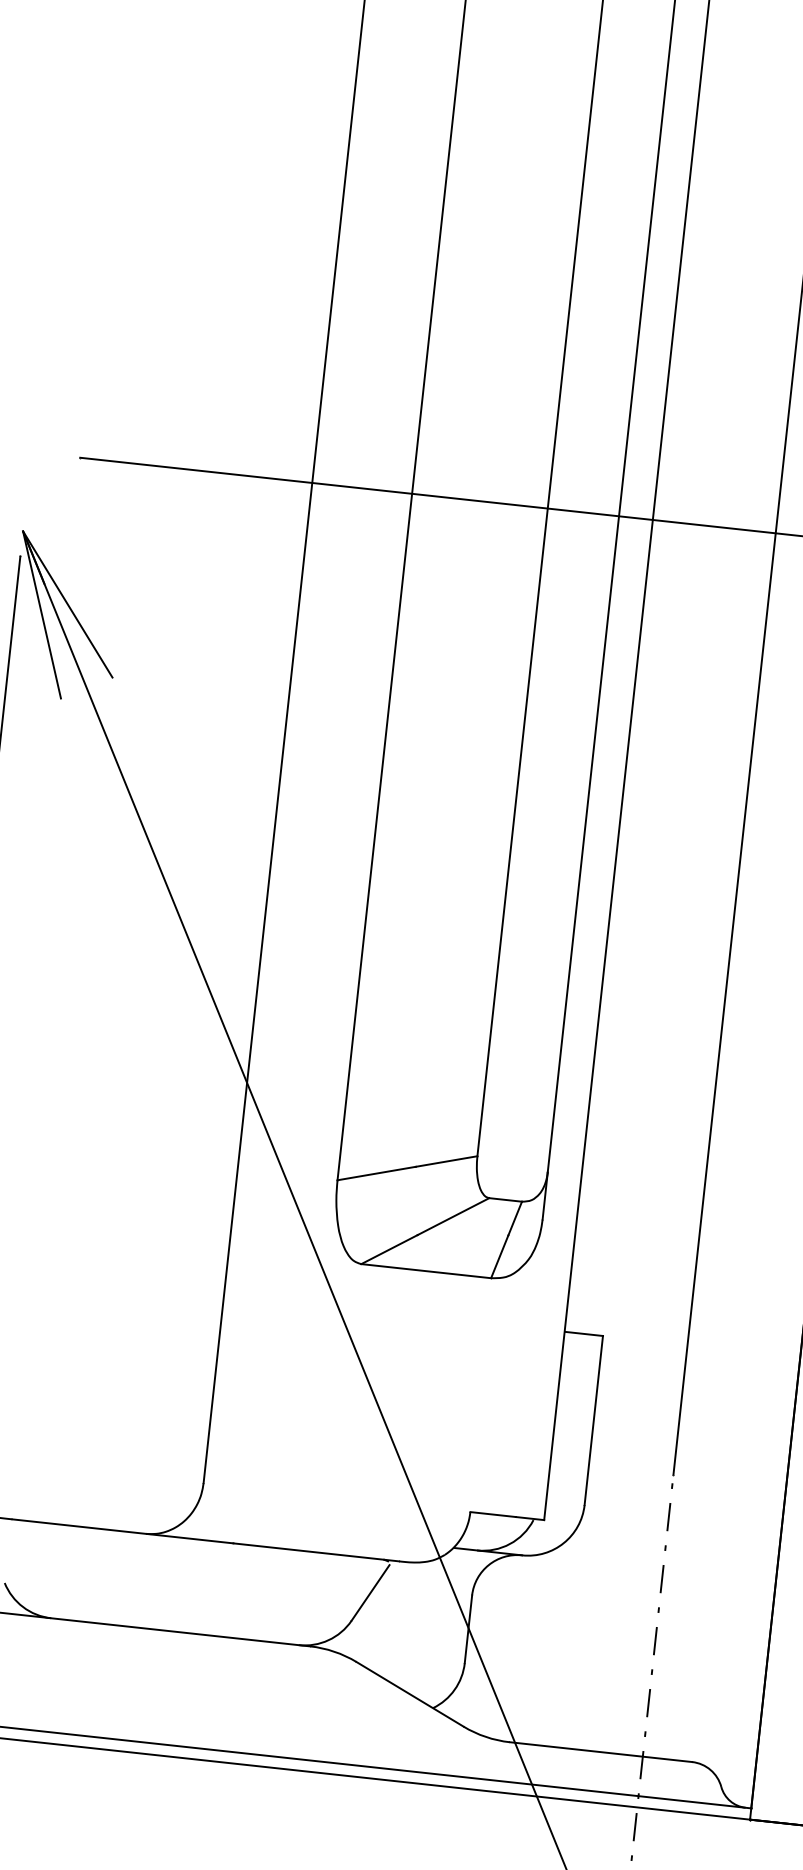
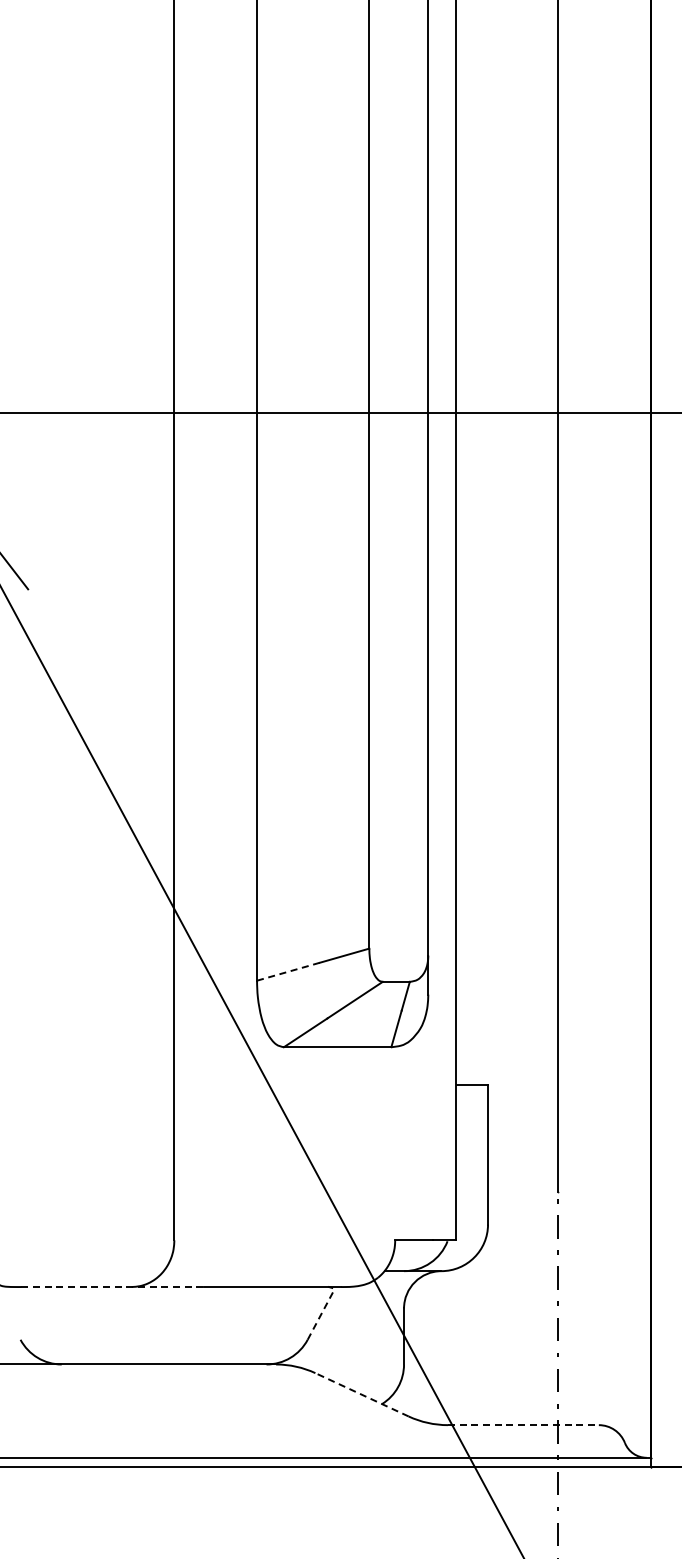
line: (376, 1173) -> (288, 971), solid -> dashed
line: (123, 1532) -> (113, 1287), solid -> dashed
line: (370, 1593) -> (320, 1315), solid -> dashed
line: (409, 1693) -> (361, 1394), solid -> dashed
line: (601, 1752) -> (523, 1425), solid -> dashed

